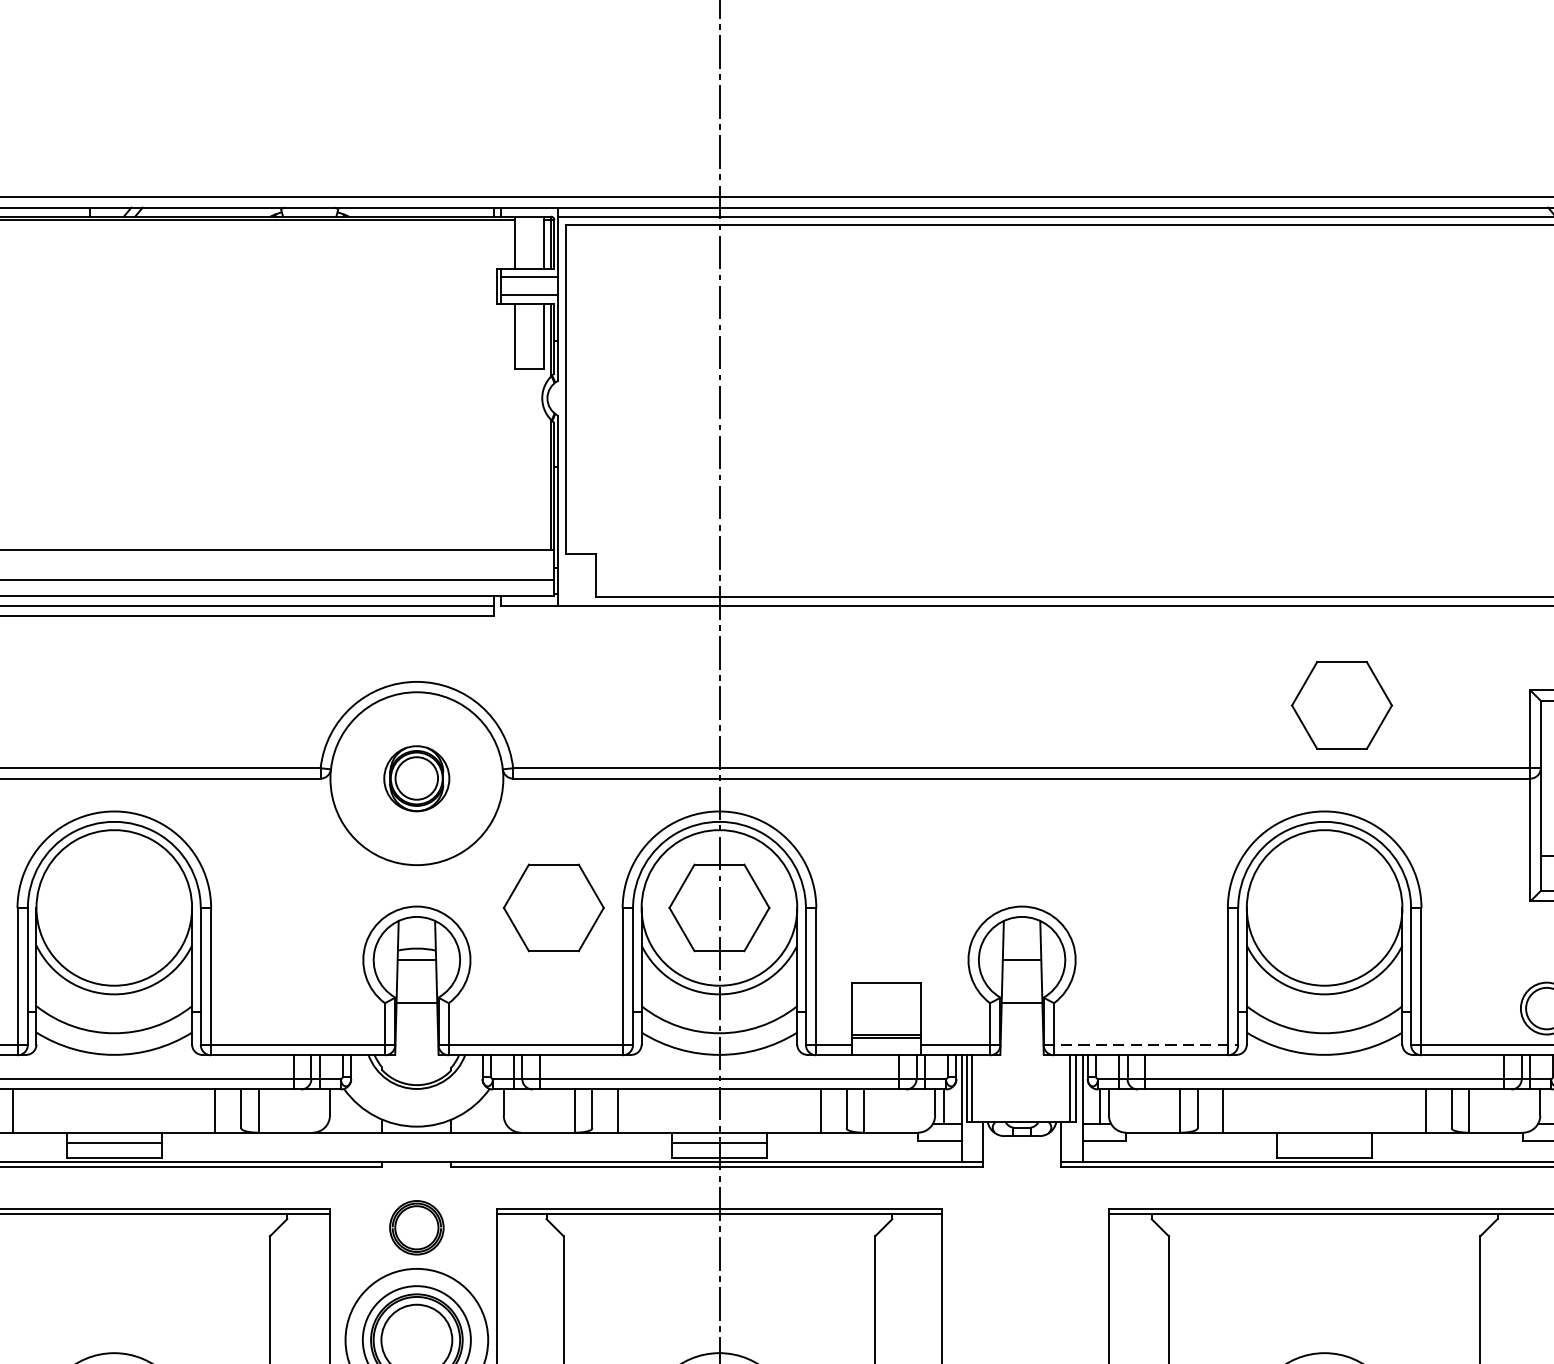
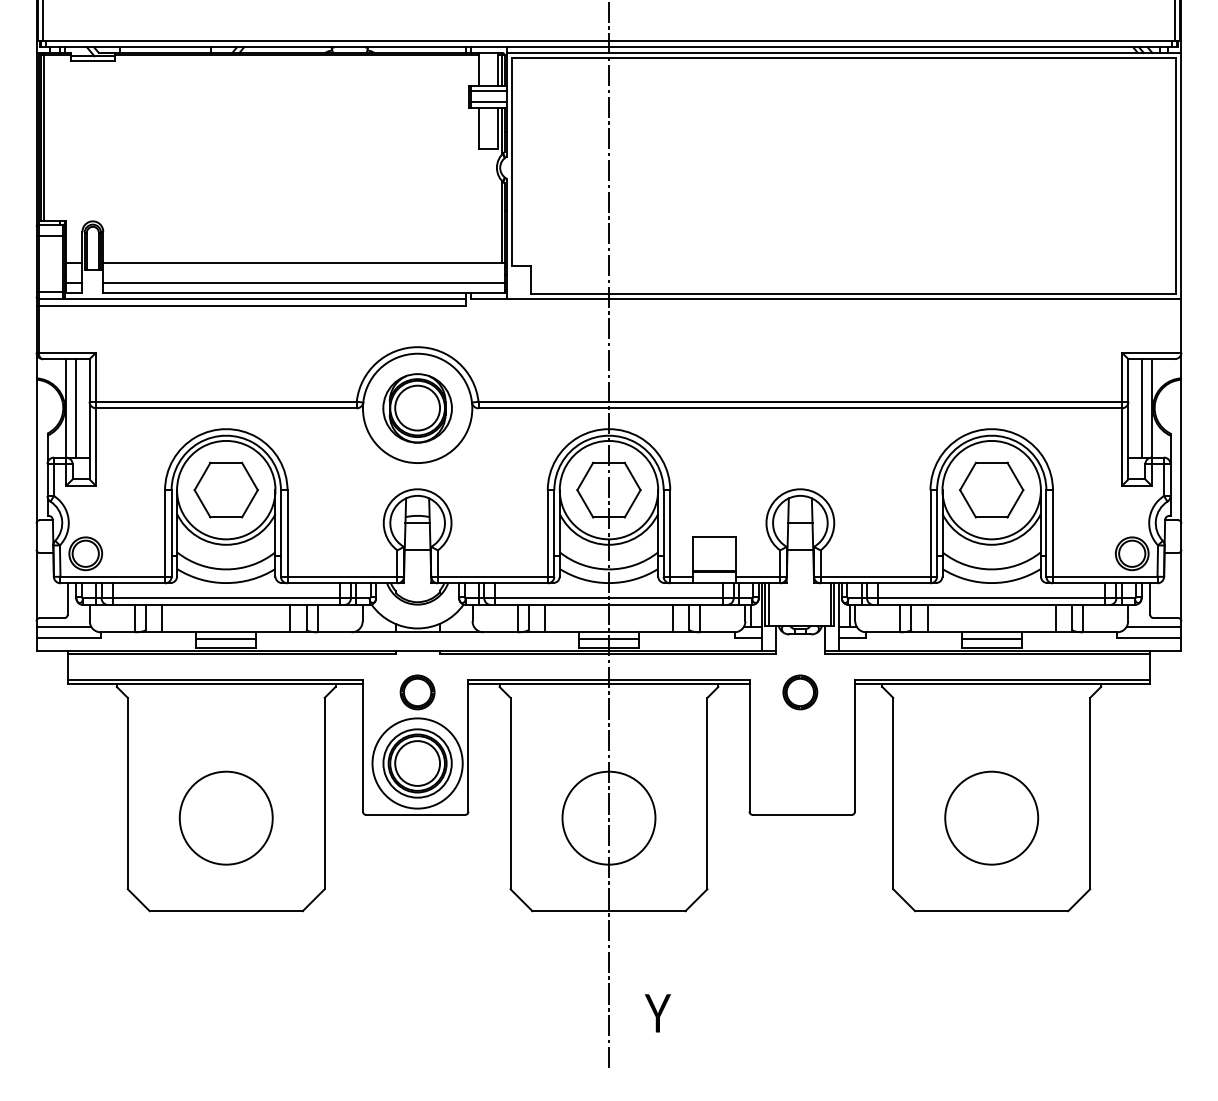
part: (1341, 704) -> (991, 489), moved
part: (416, 778) -> (417, 408), size x1.67
part: (552, 906) -> (225, 489), moved
line: (1140, 1044) -> (875, 576), dashed -> solid
line: (1324, 1142) -> (991, 638), added
part: (1022, 1227) -> (800, 692), added

